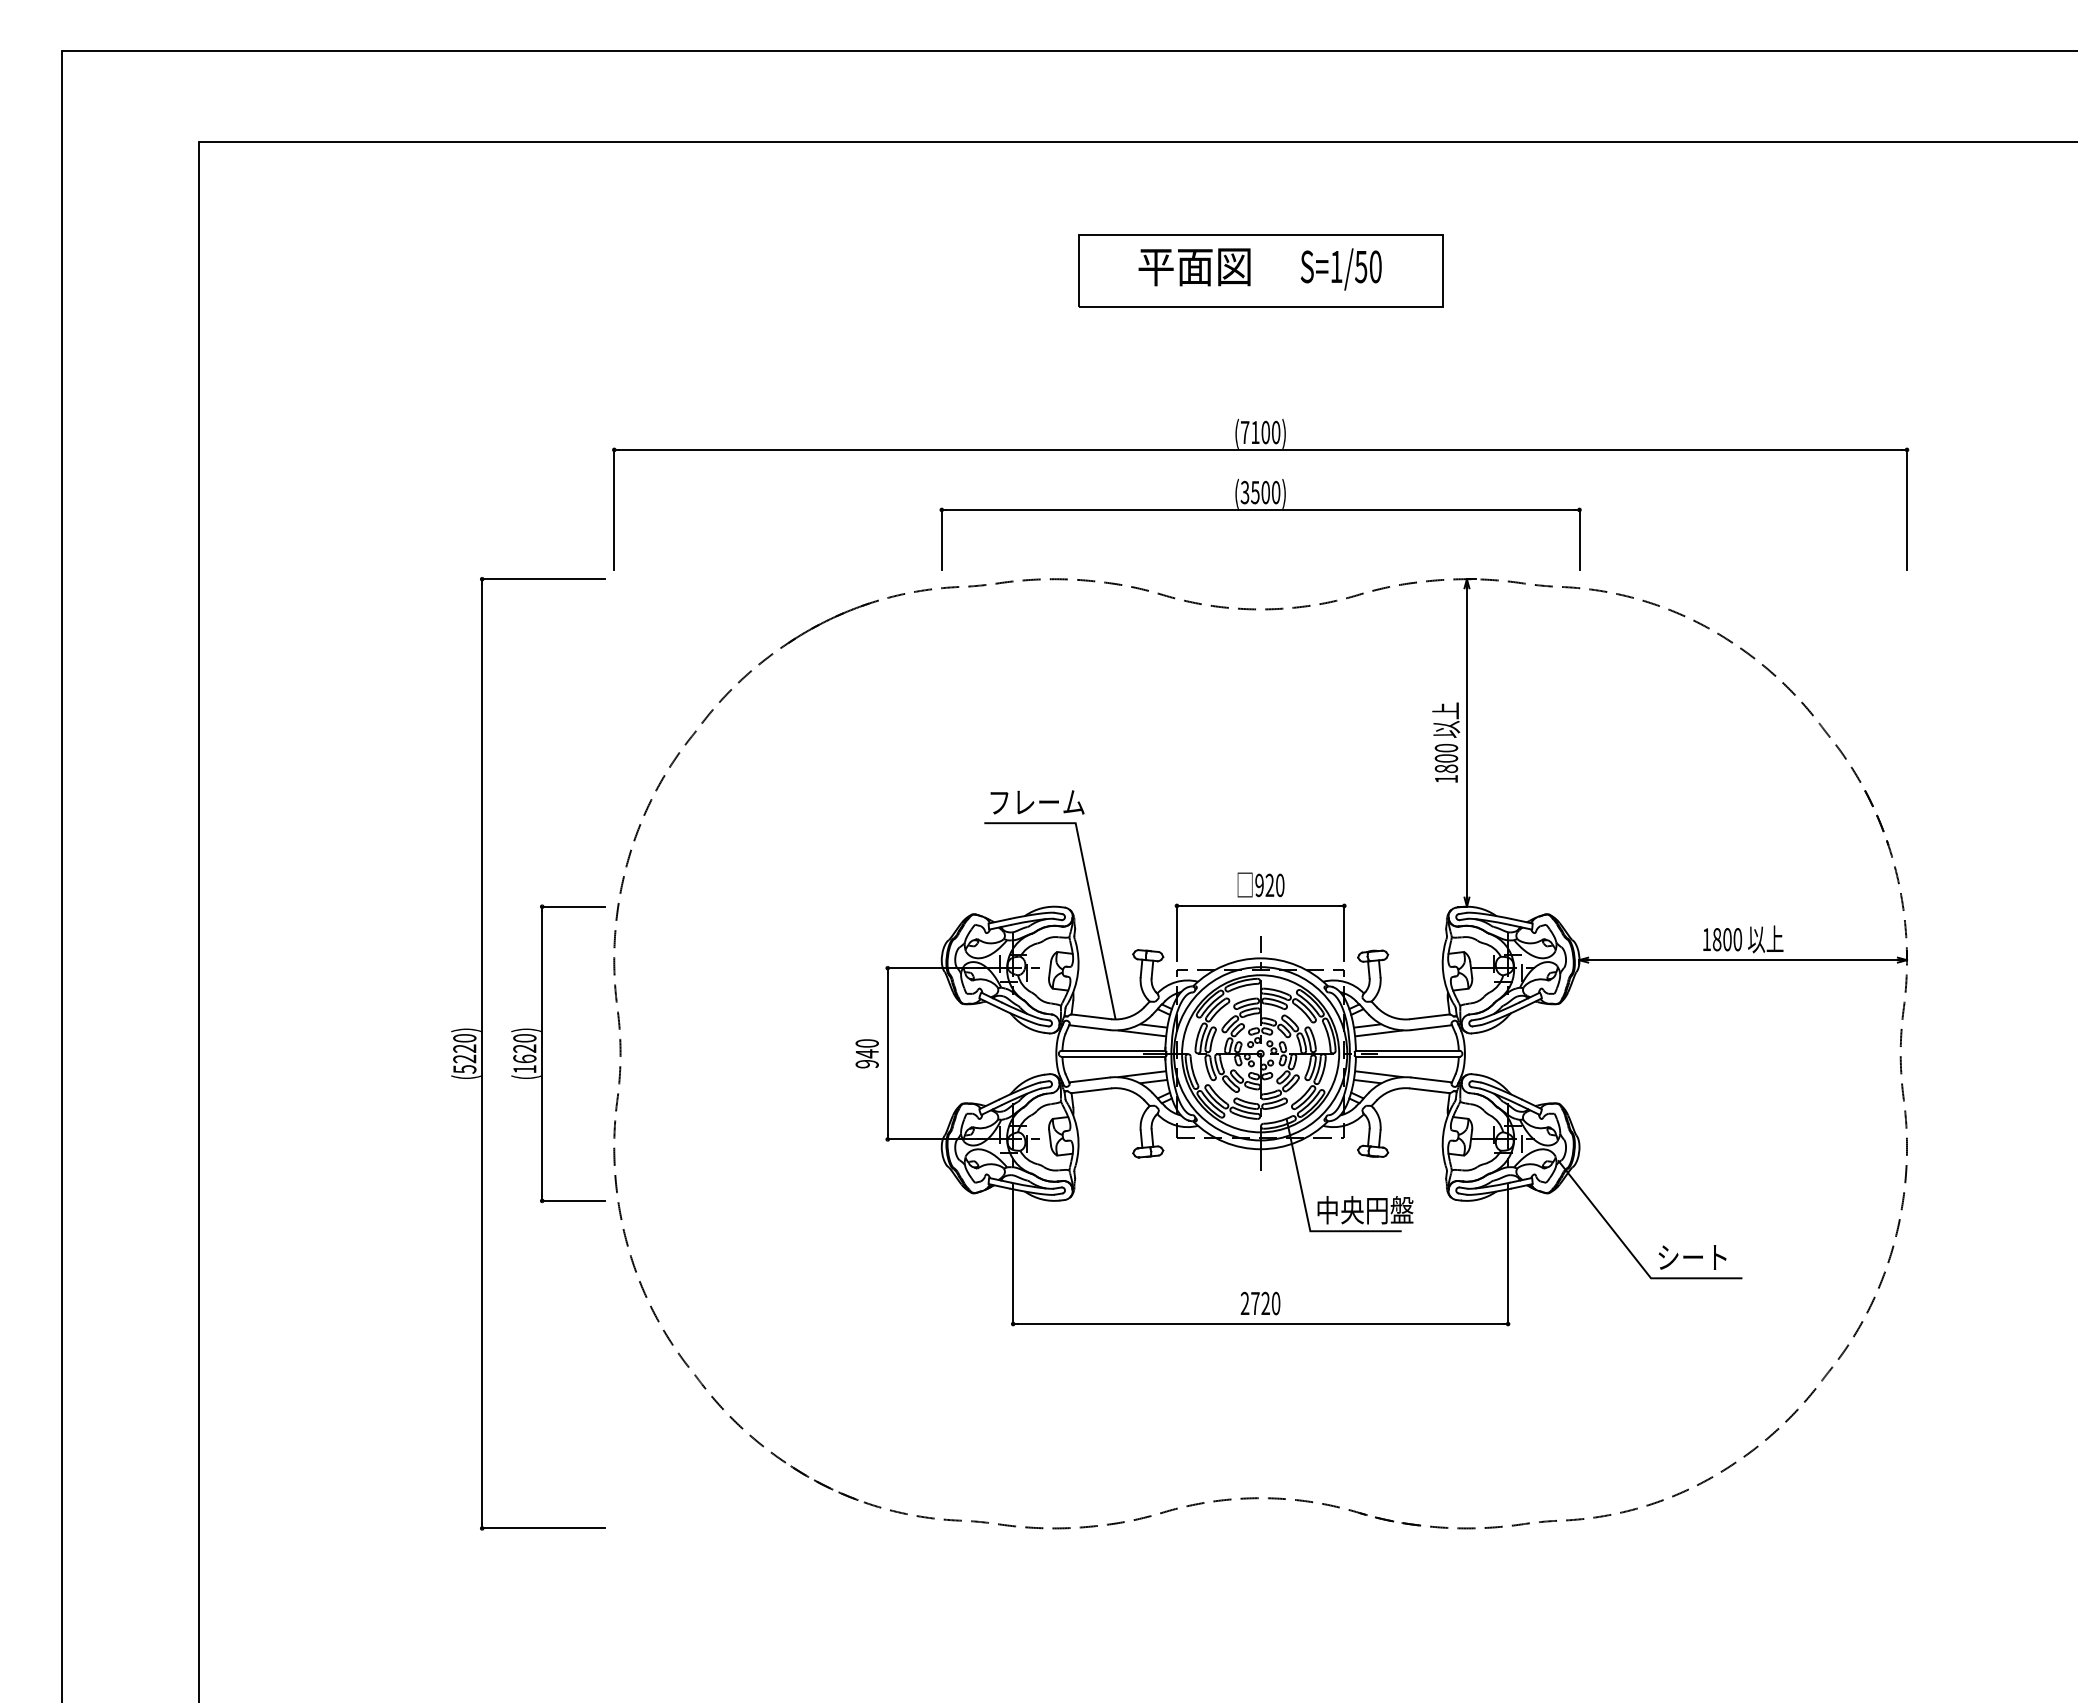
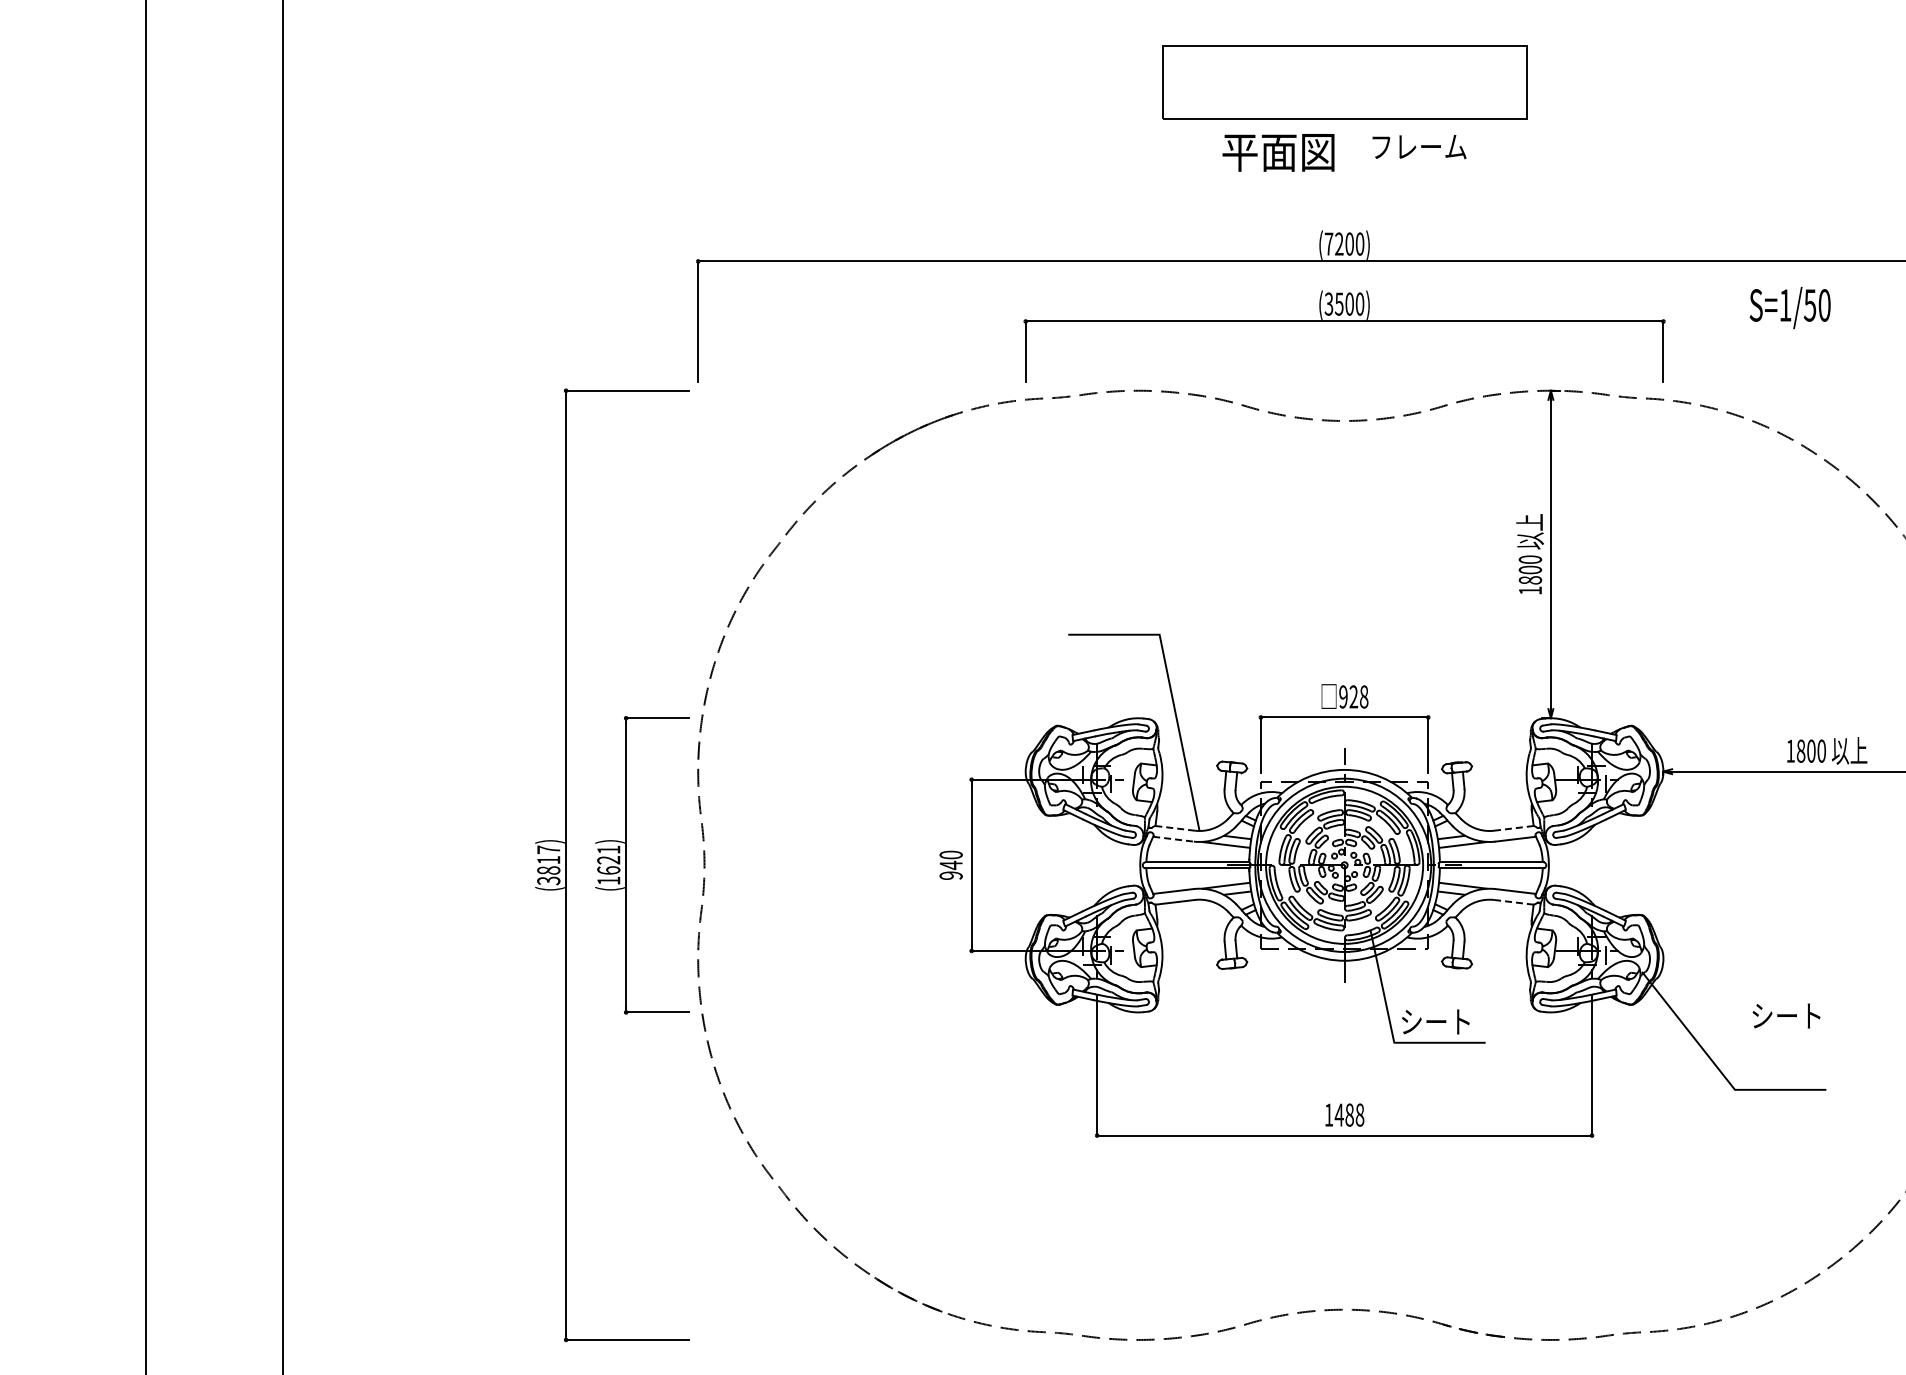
text: (1194, 267) -> (1278, 153), moved
text: (1340, 269) -> (1789, 308), moved
text: (1255, 431) -> (1339, 243), (7100) -> (7200)
text: (1037, 802) -> (1419, 147), moved
text: (1280, 885) -> (1364, 697), 920 -> 928
line: (1091, 1016) -> (1175, 828), solid -> dashed
line: (1430, 1016) -> (1514, 828), solid -> dashed
line: (1090, 1027) -> (1174, 839), solid -> dashed
text: (524, 1038) -> (608, 850), (1620) -> (1621)
text: (464, 1053) -> (548, 865), (5220) -> (3817)
line: (1429, 1090) -> (1513, 902), solid -> dashed
text: (1365, 1210) -> (1449, 1022), 中央円盤 -> シート
text: (1692, 1257) -> (1786, 1016), moved
text: (1260, 1303) -> (1344, 1115), 2720 -> 1488

